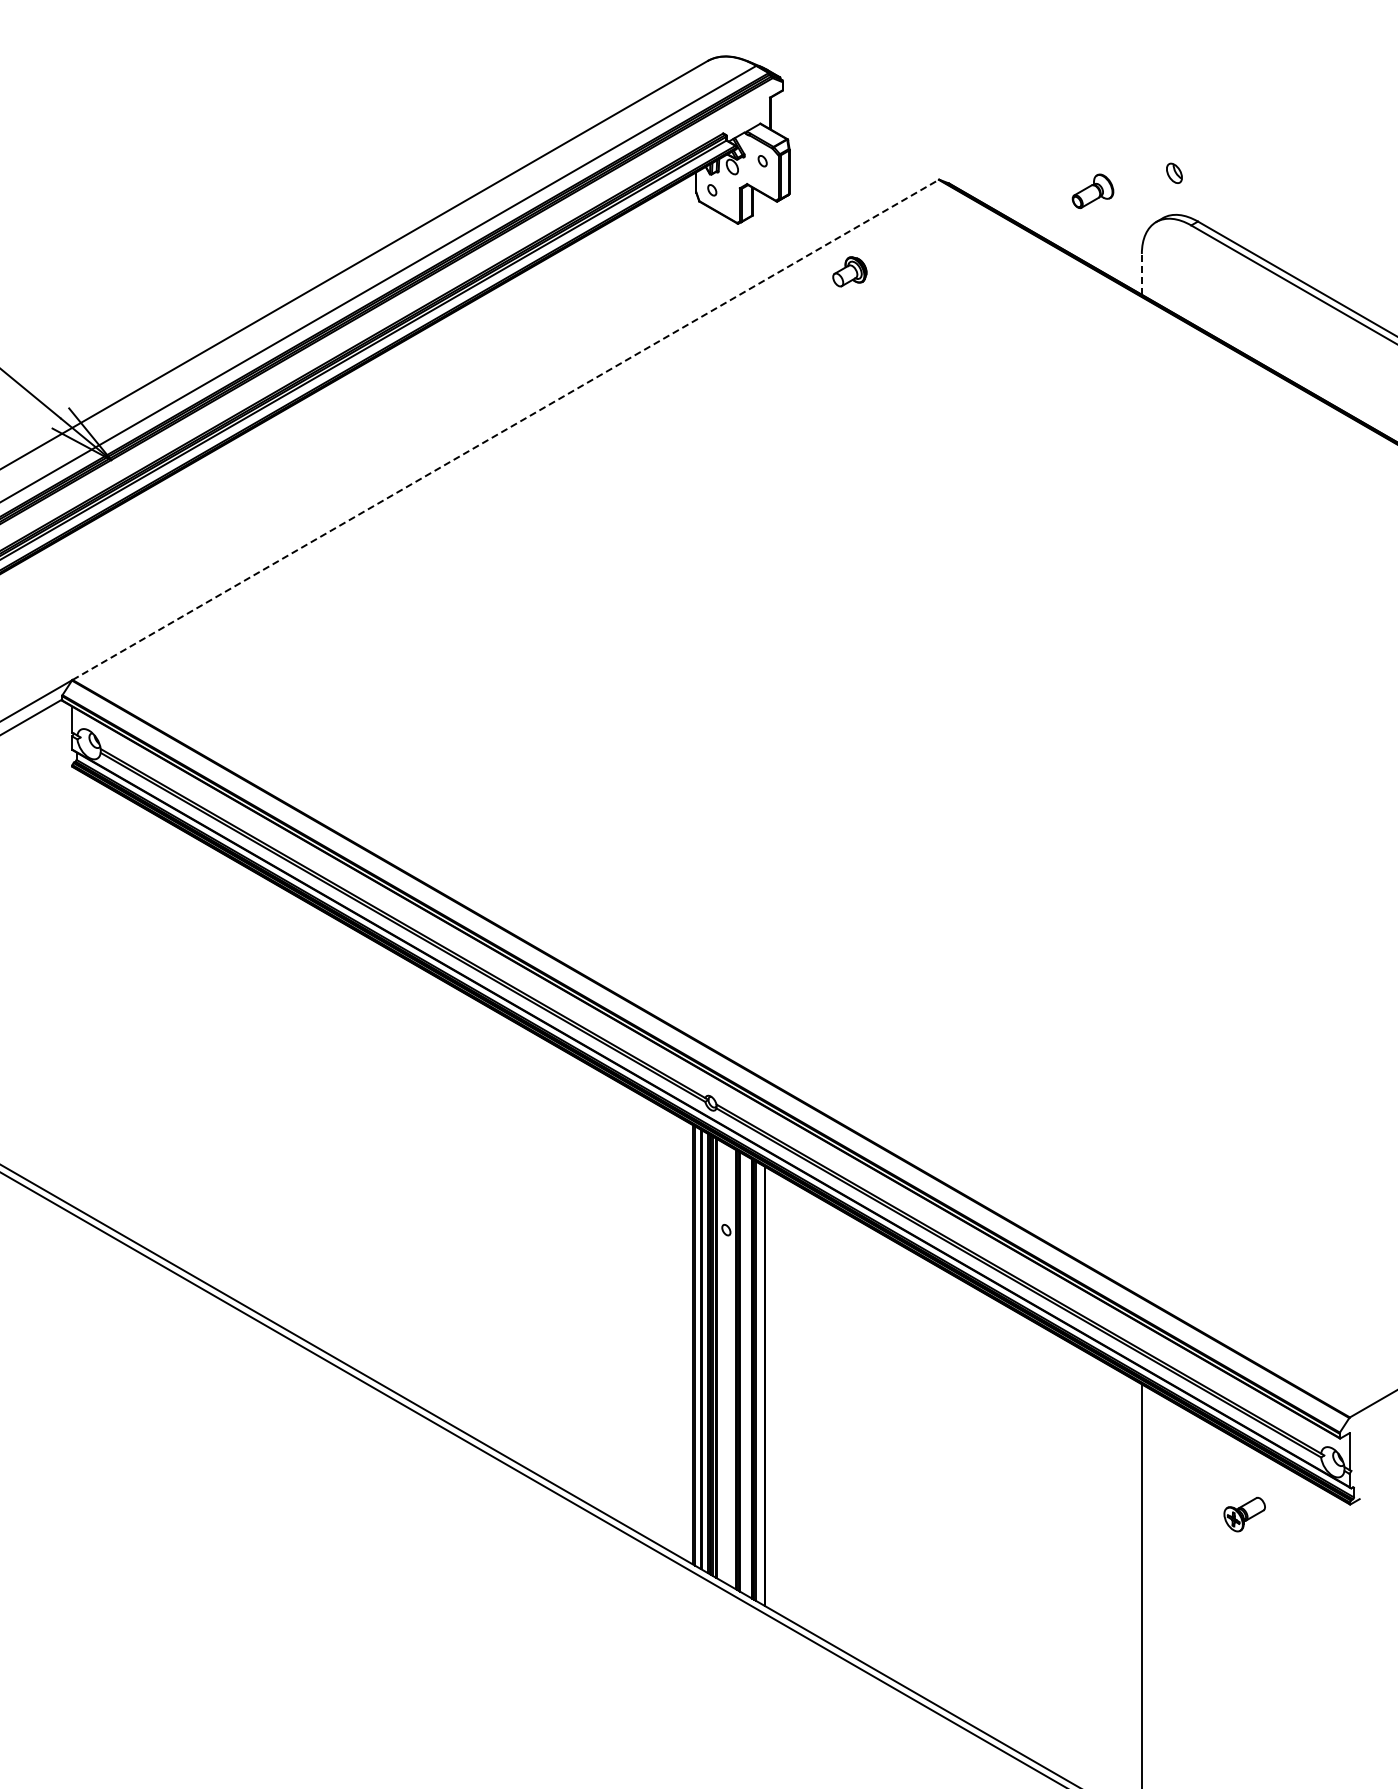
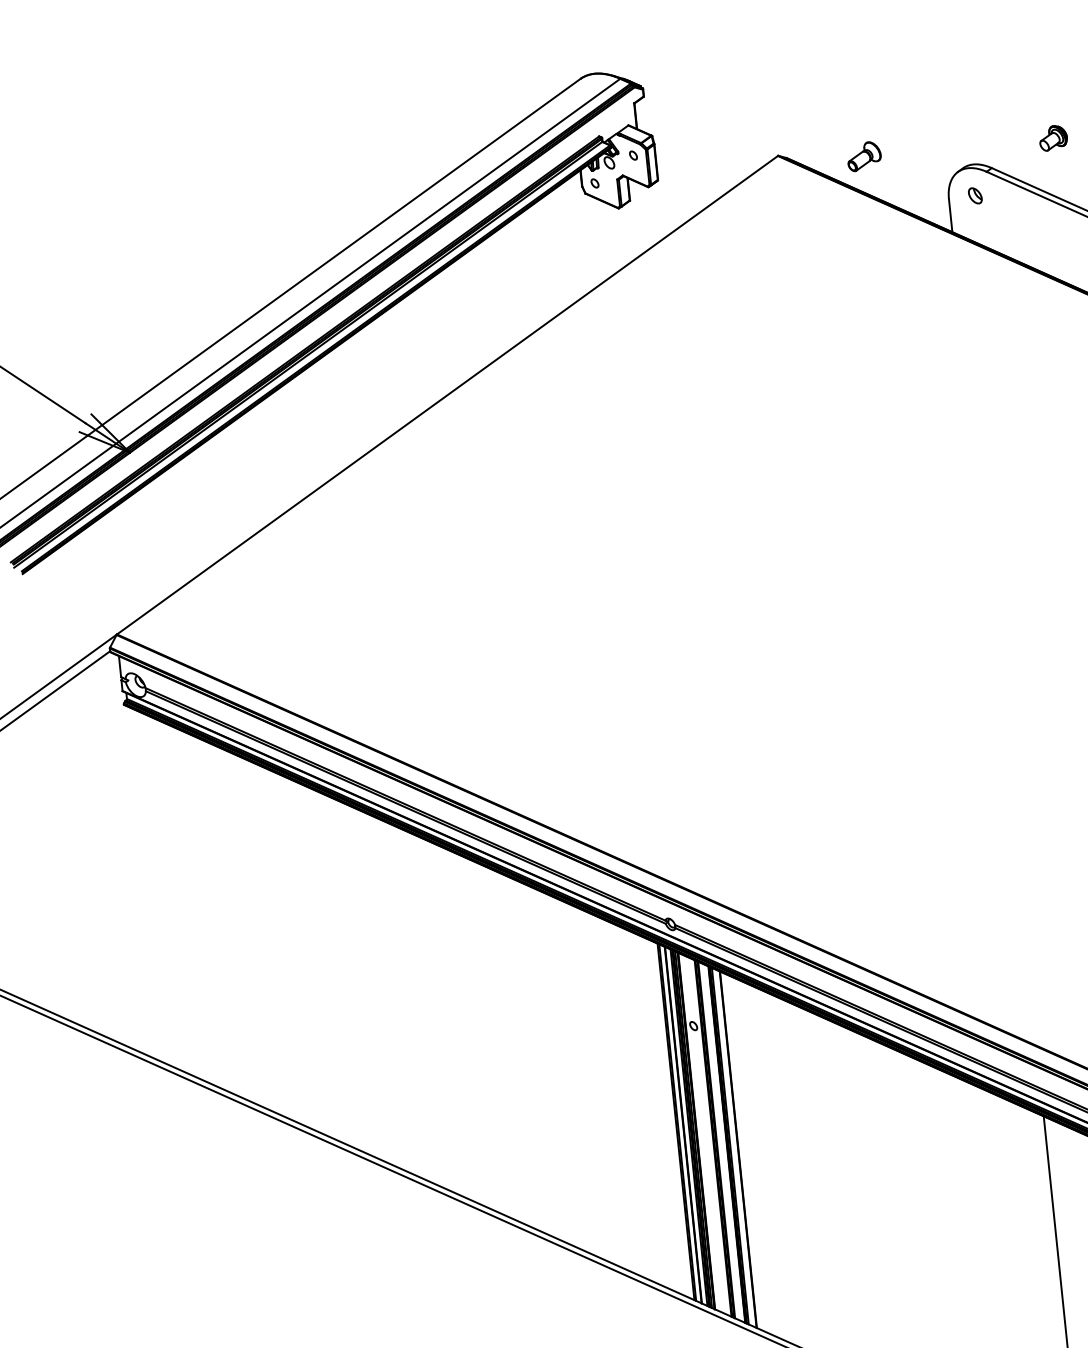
part: (1174, 172) -> (975, 195), moved
part: (1092, 191) -> (863, 156), moved
part: (849, 271) -> (1053, 137), moved
line: (1141, 273) -> (950, 214), dashed -> solid
line: (506, 429) -> (448, 394), dashed -> solid

